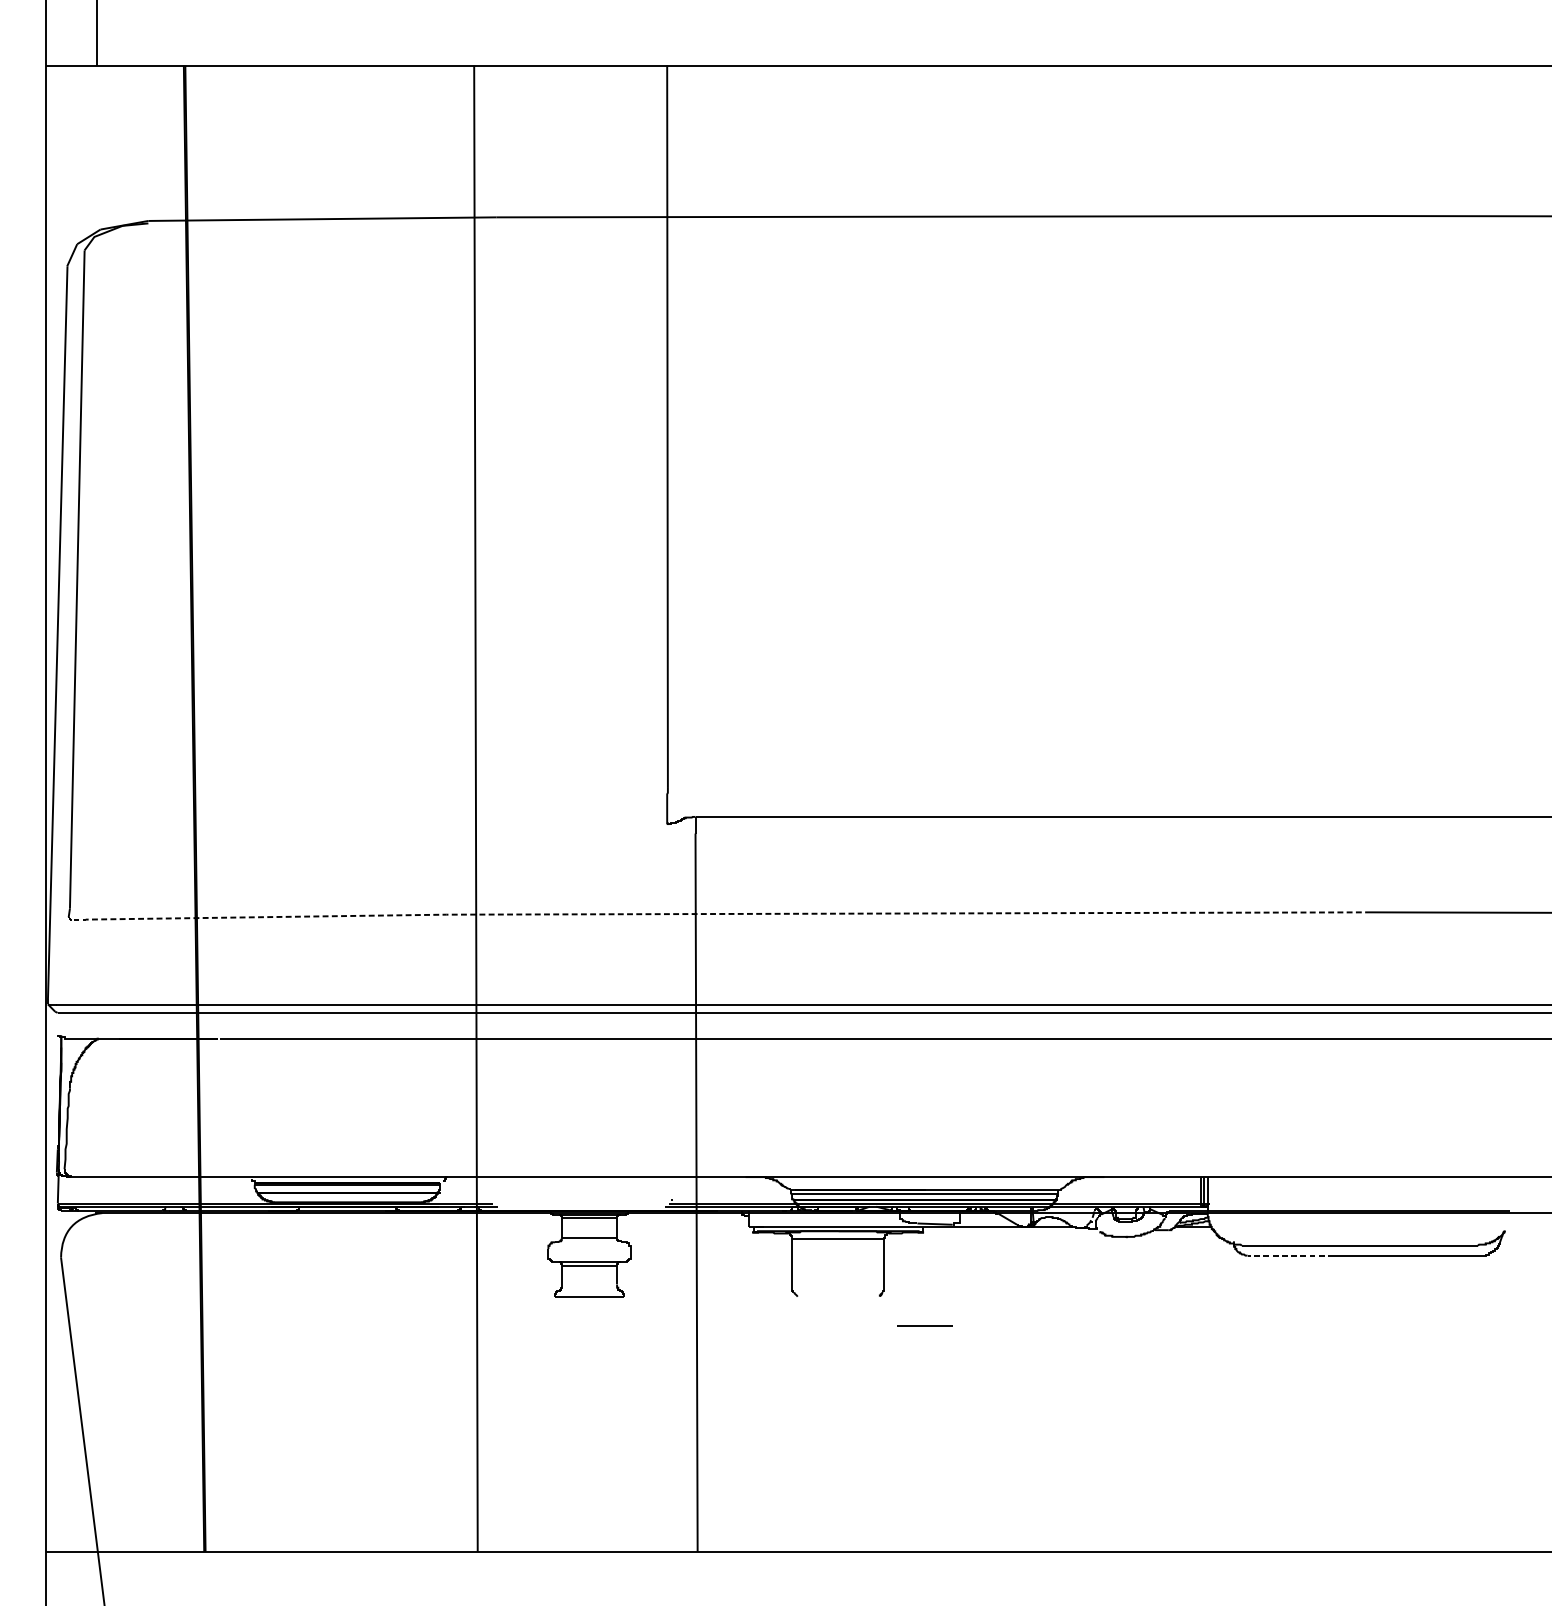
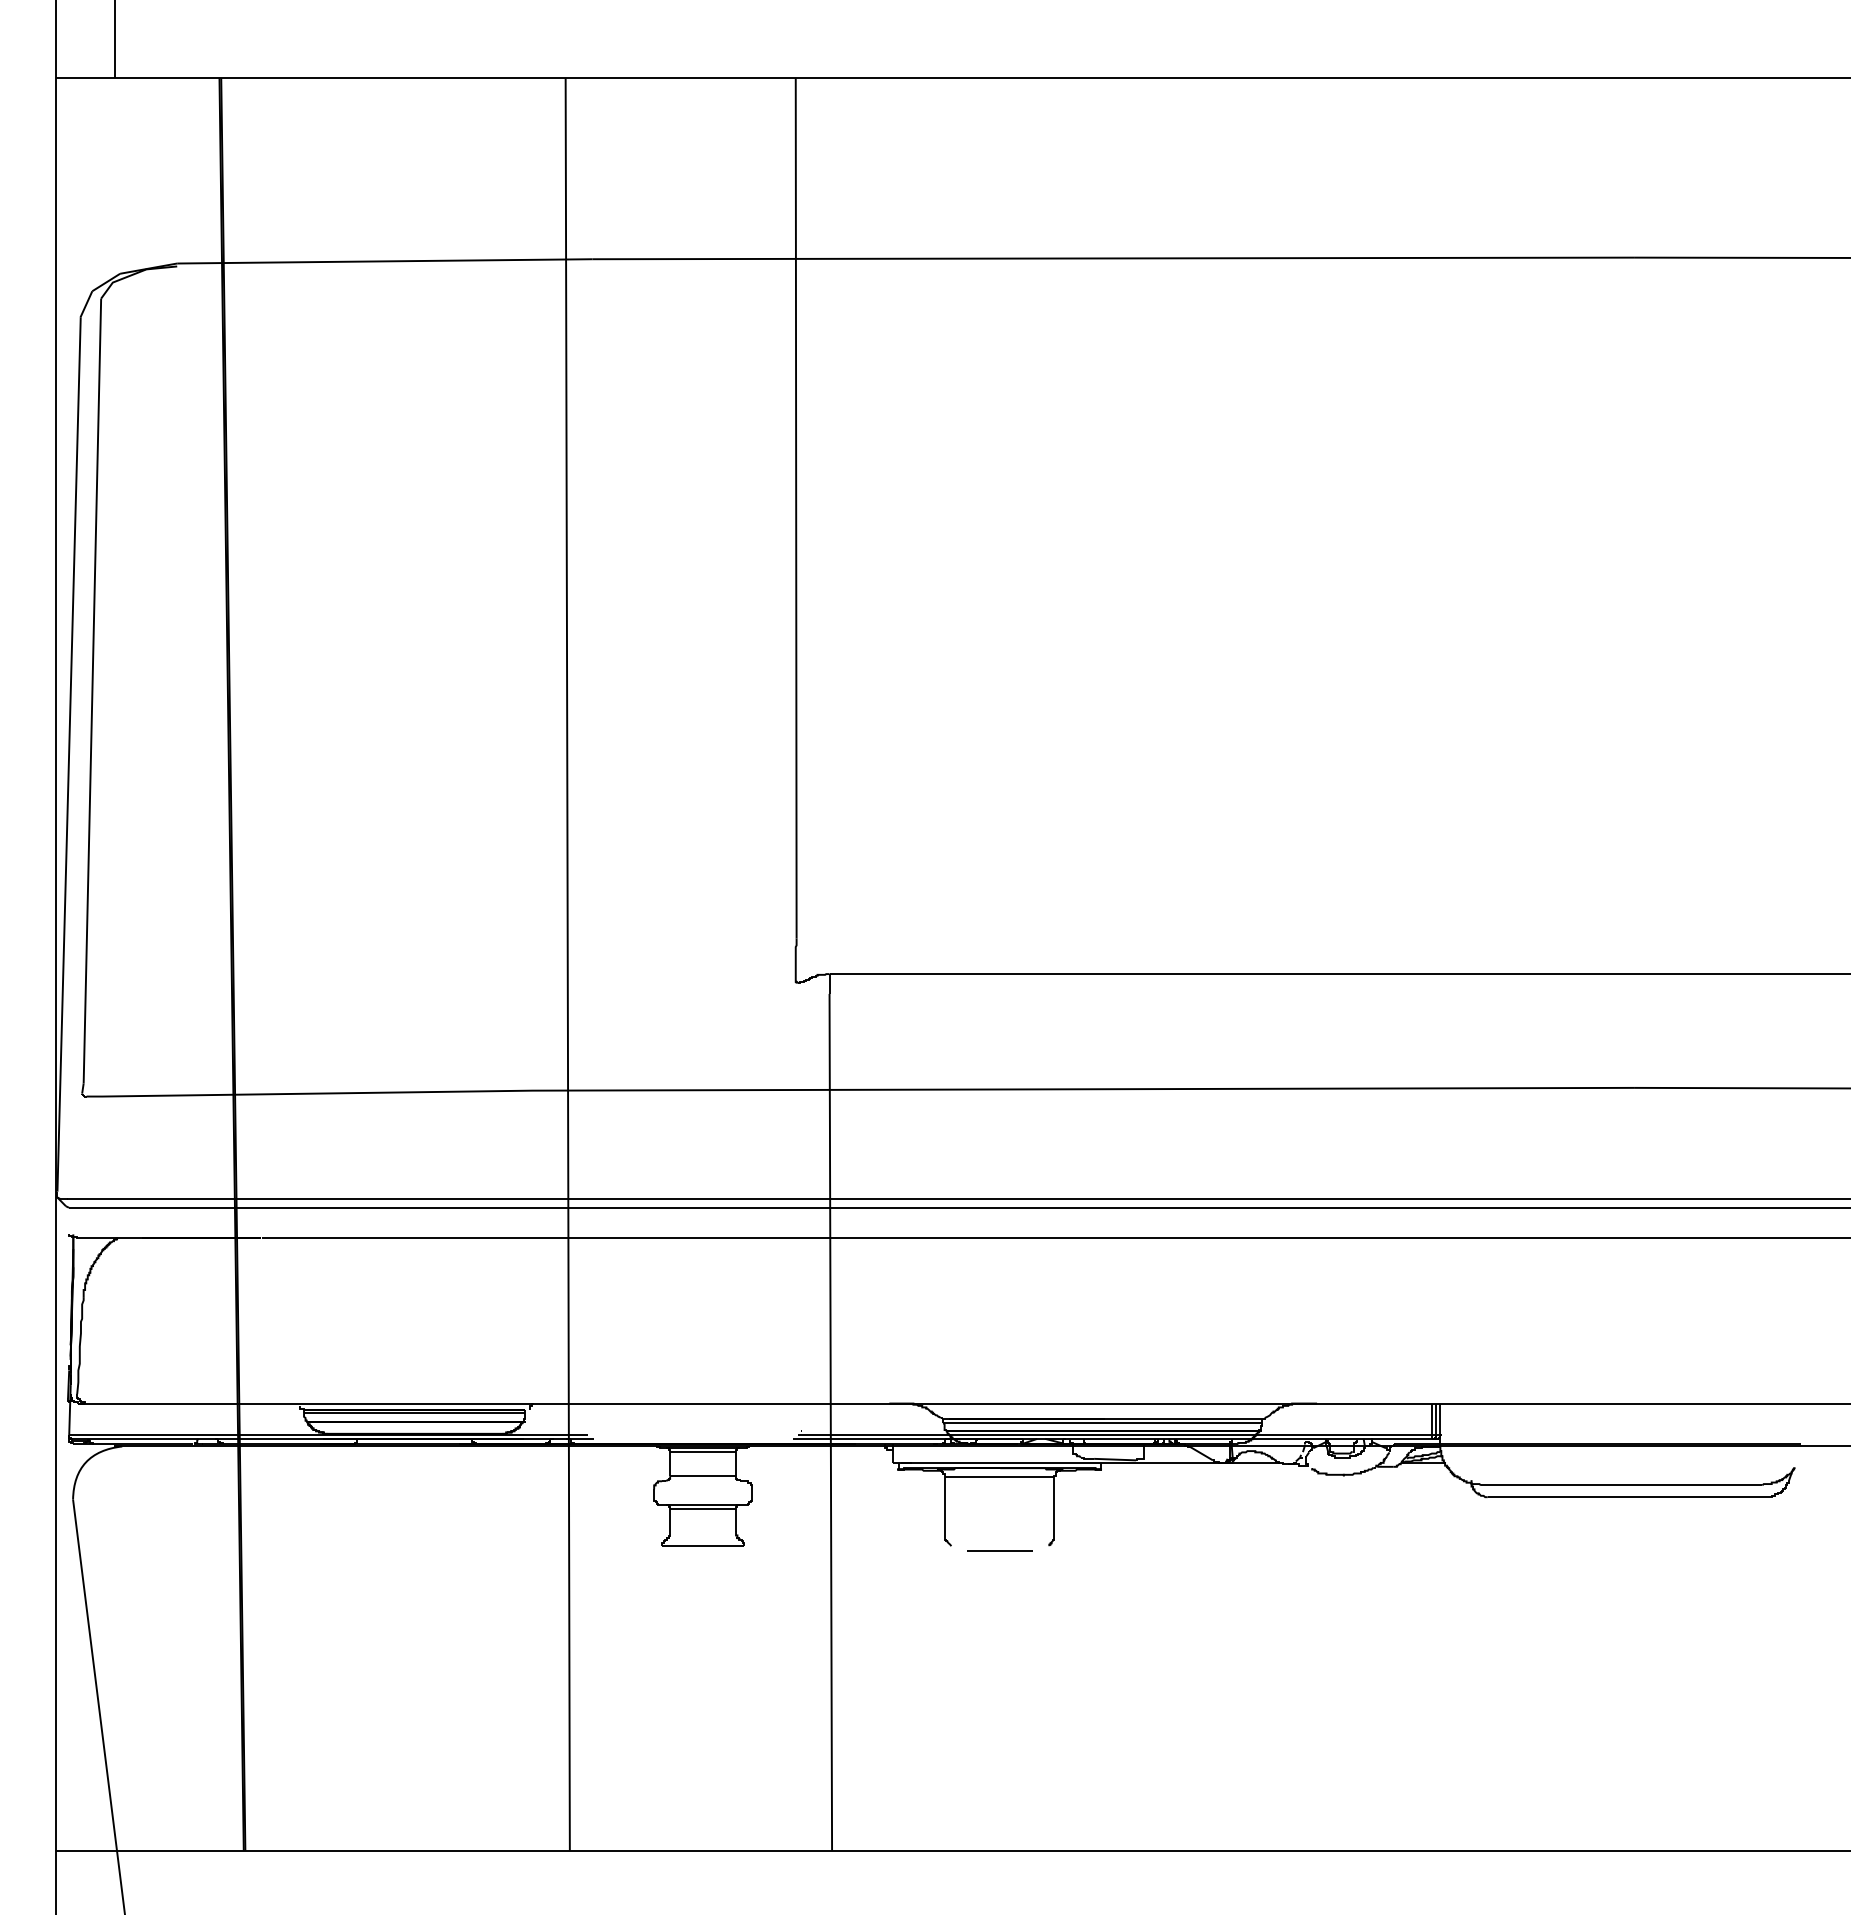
line: (720, 913) -> (859, 1089), dashed -> solid
line: (1290, 1255) -> (1538, 1497), dashed -> solid
line: (924, 1325) -> (999, 1550), moved

